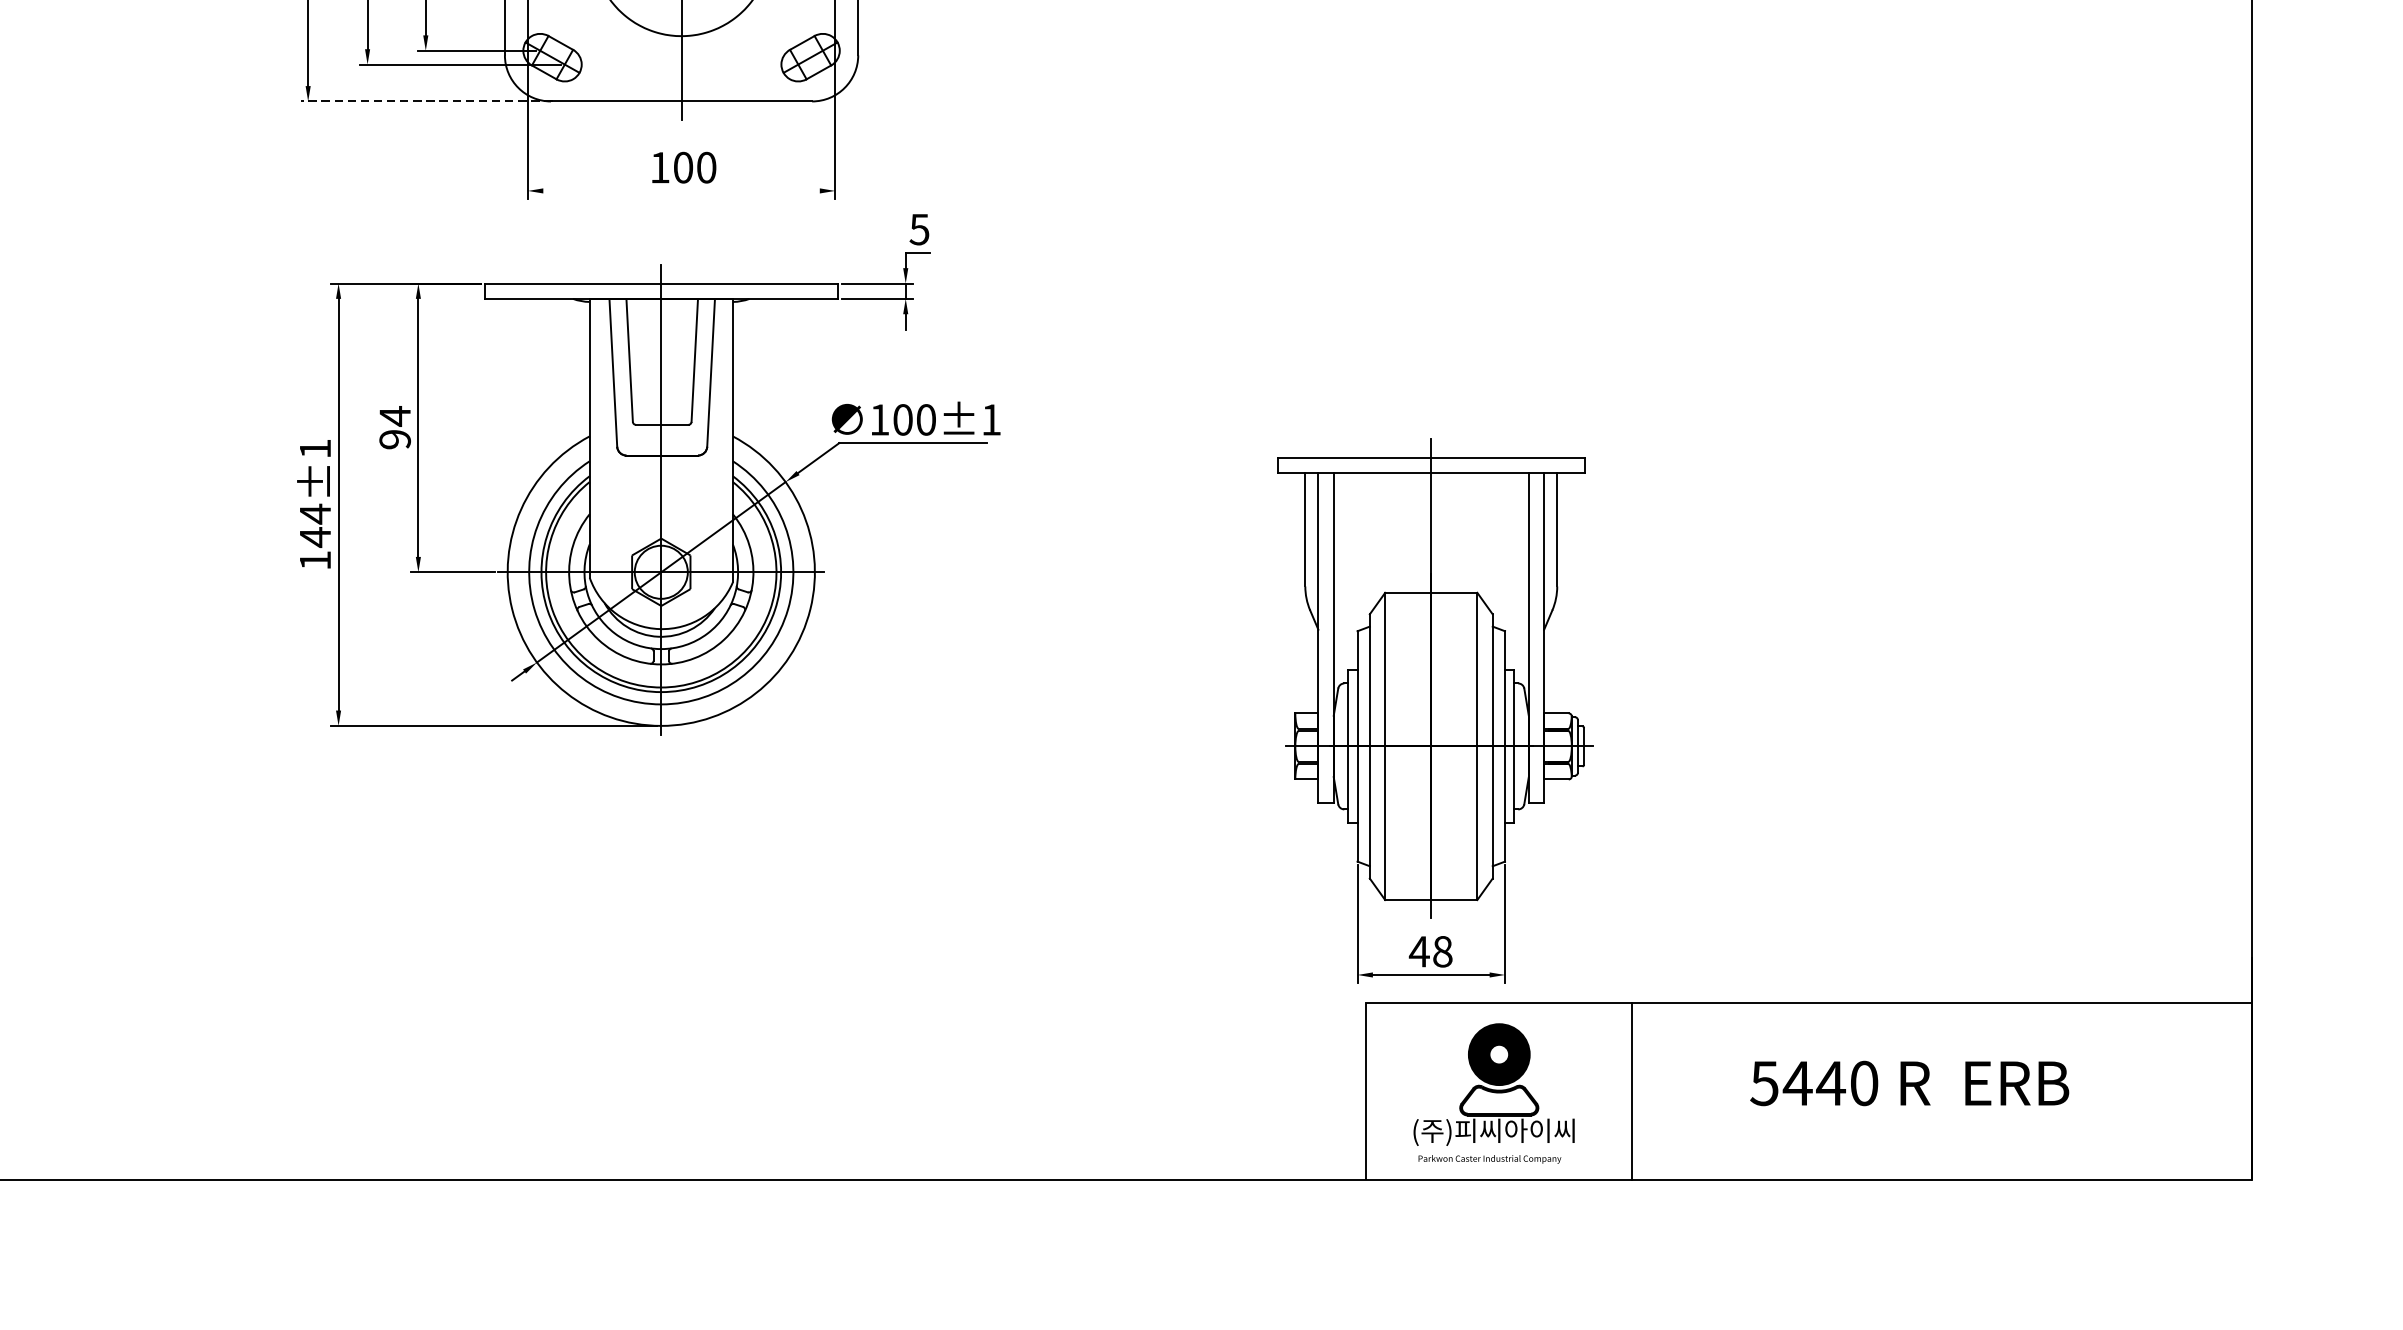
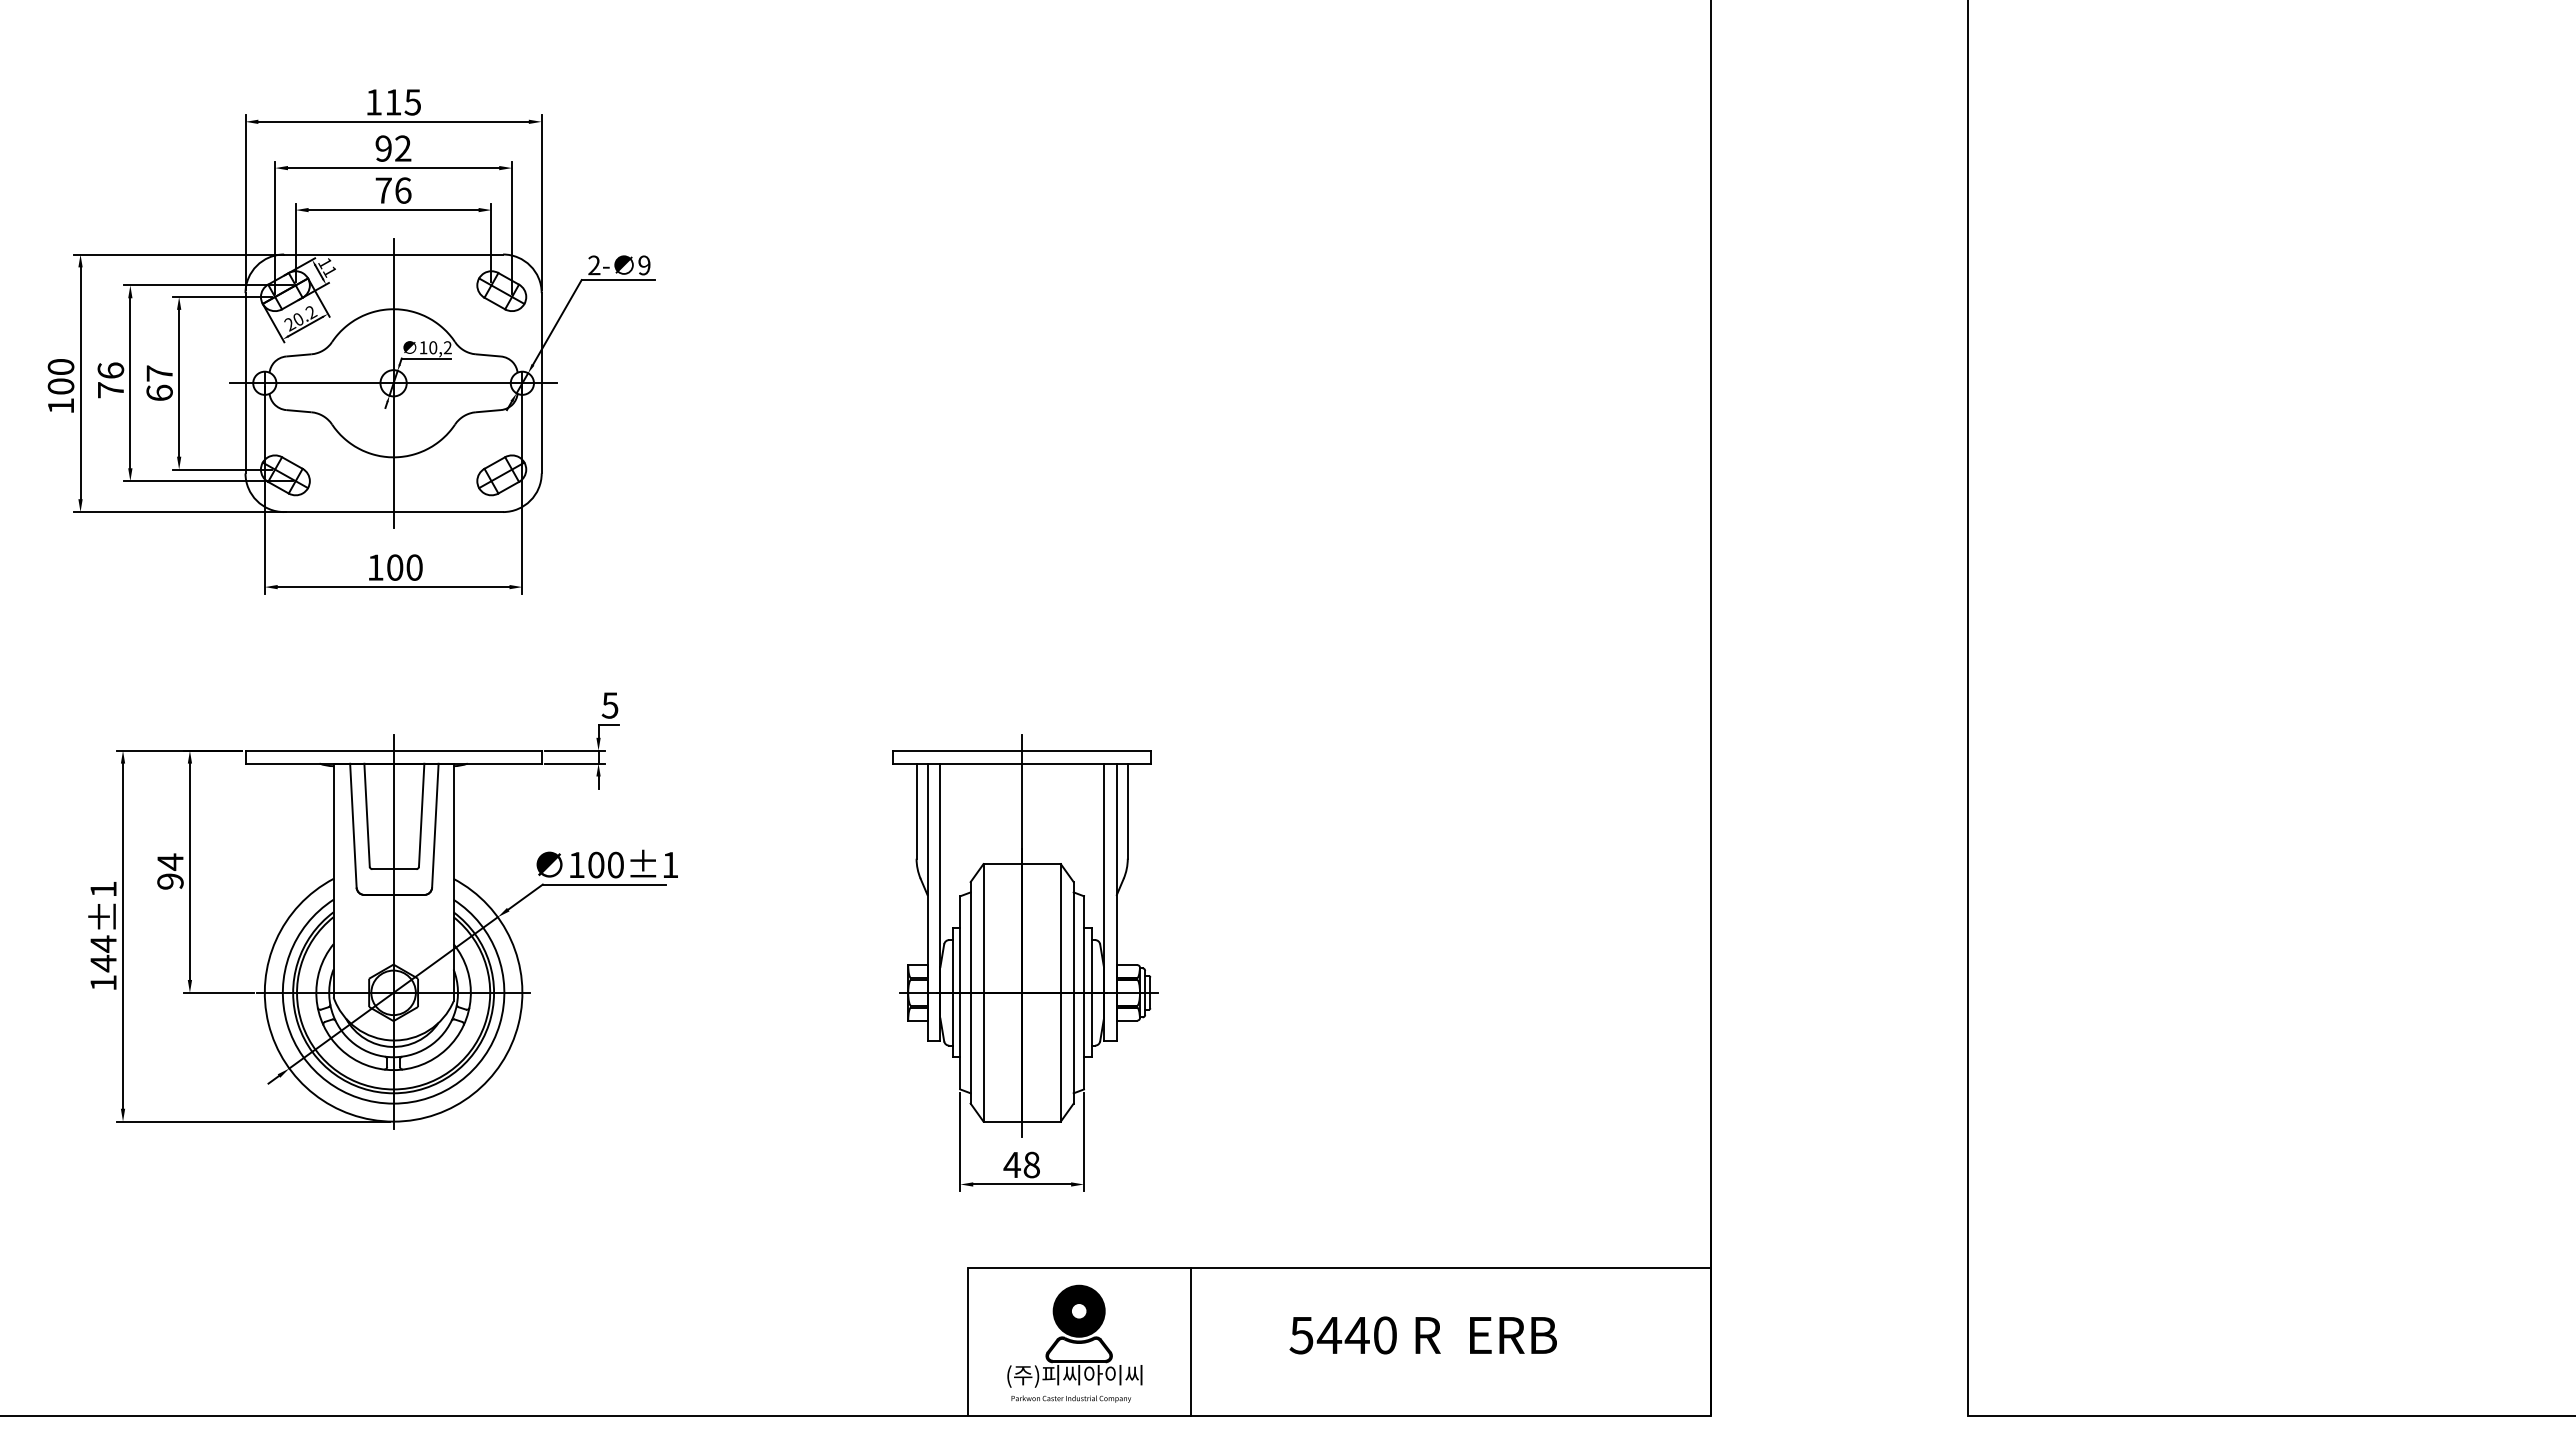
line: (426, 101) -> (179, 512), dashed -> solid
line: (681, 191) -> (393, 587), added
part: (648, 474) -> (382, 910), moved
part: (1435, 710) -> (1025, 962), moved

